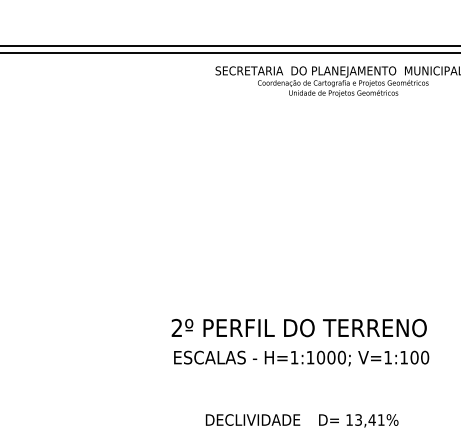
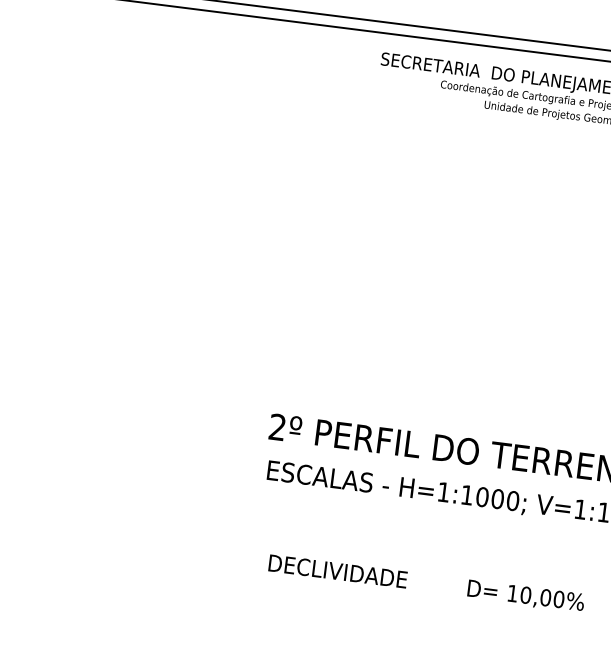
text: (252, 419) -> (337, 570), moved
text: (369, 419) -> (541, 596), 13,41% -> 10,00%

